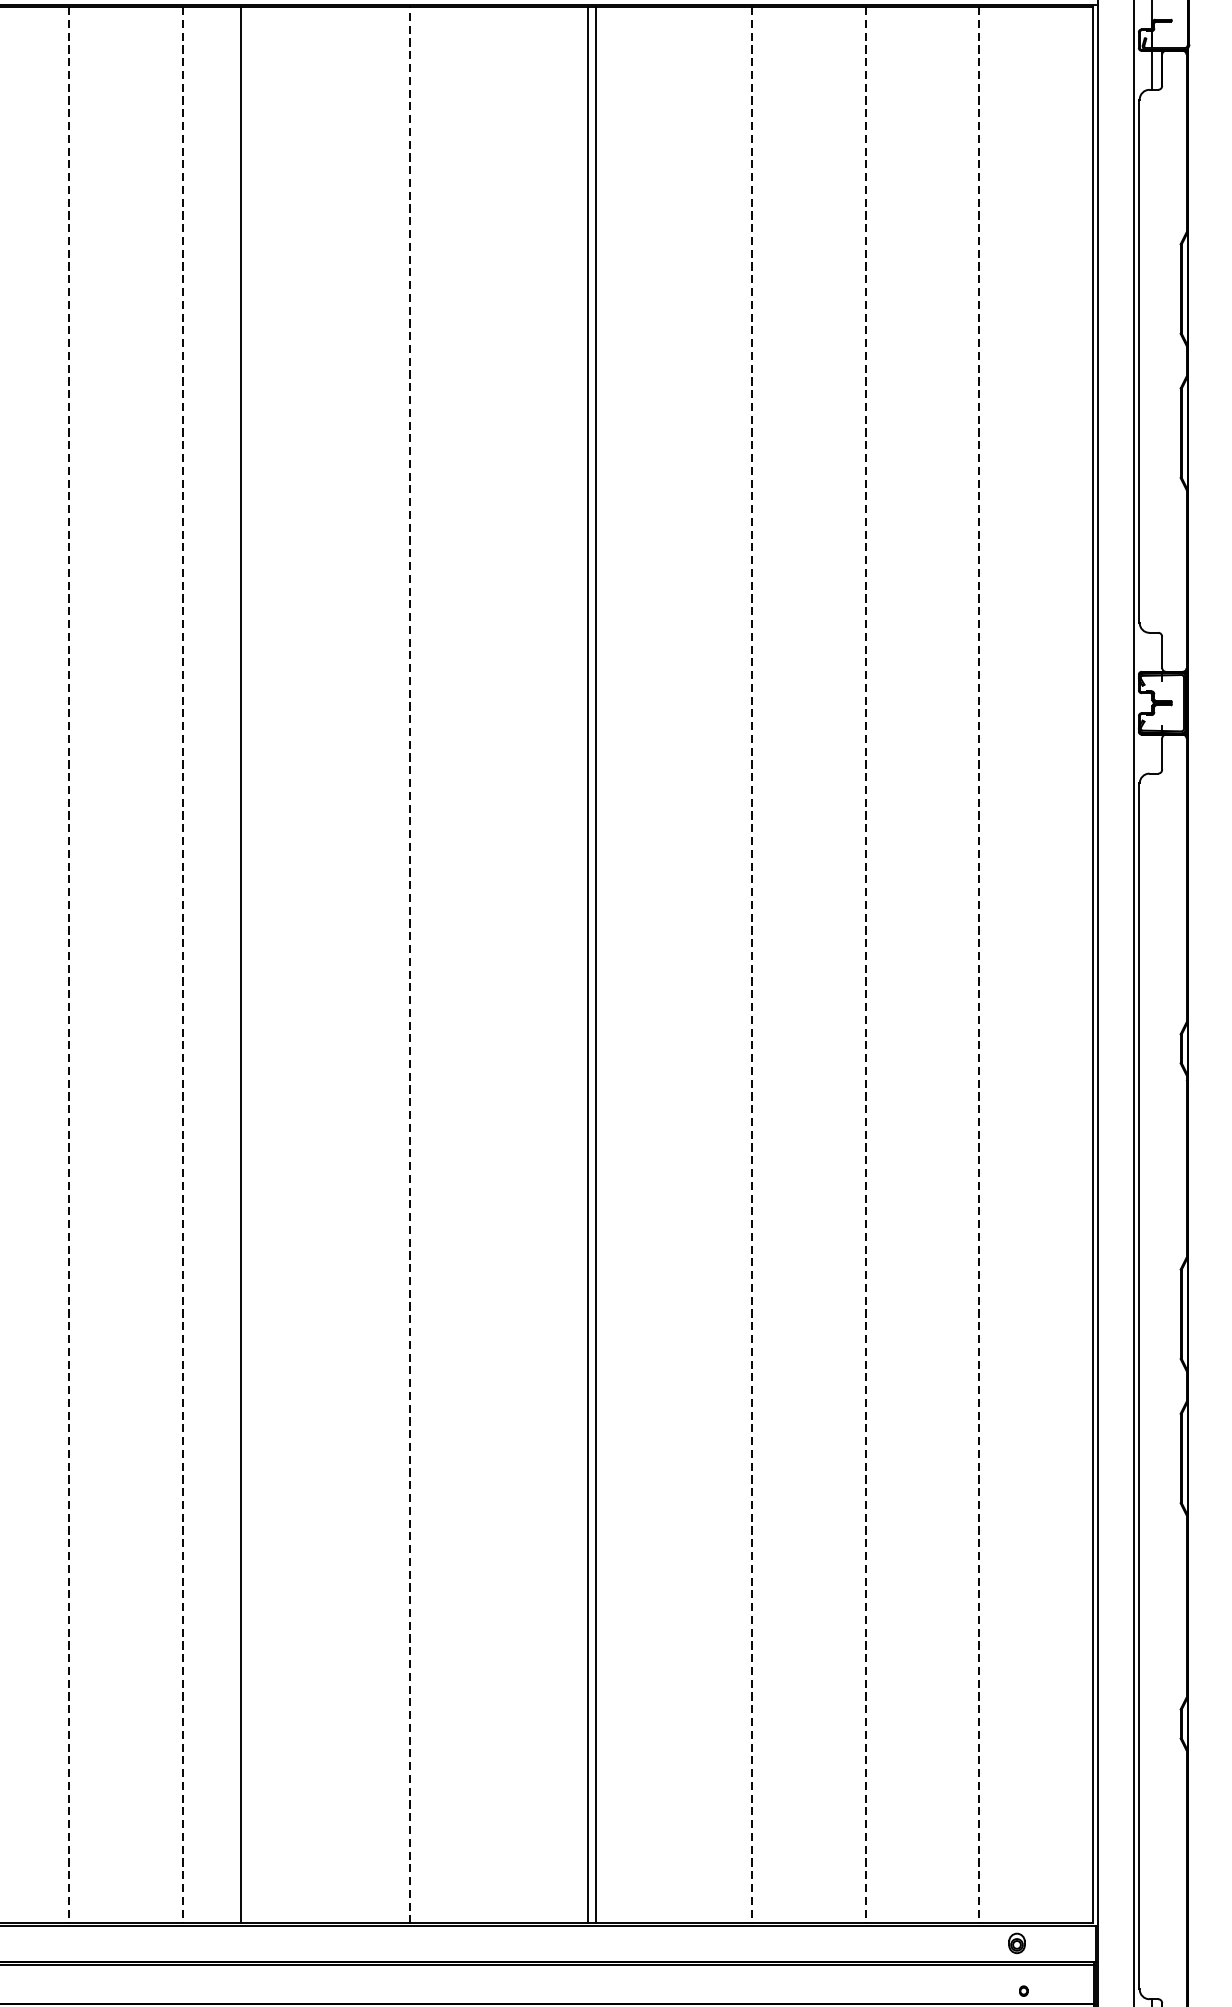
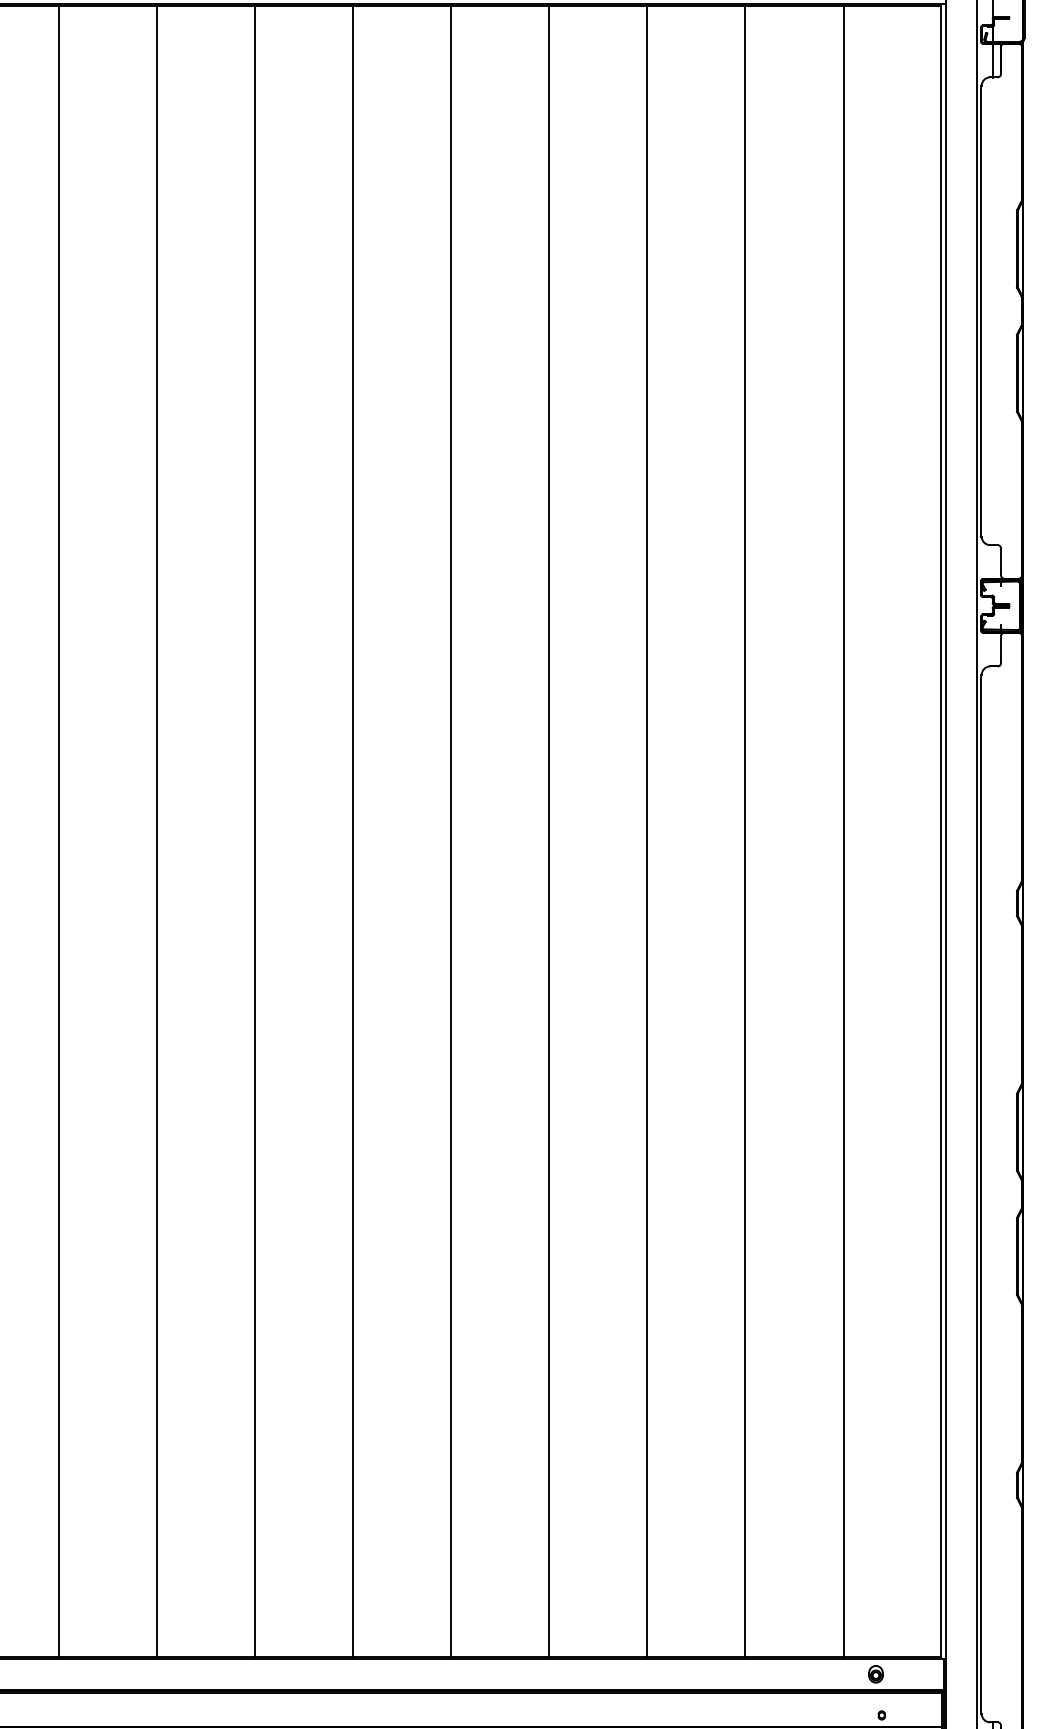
line: (68, 965) -> (58, 831), dashed -> solid
line: (183, 965) -> (157, 831), dashed -> solid
line: (241, 965) -> (255, 831), moved
line: (409, 965) -> (352, 831), dashed -> solid
line: (588, 965) -> (549, 831), moved
line: (595, 965) -> (450, 831), moved
line: (751, 965) -> (647, 831), dashed -> solid
line: (865, 965) -> (745, 831), dashed -> solid
line: (979, 965) -> (843, 831), dashed -> solid

